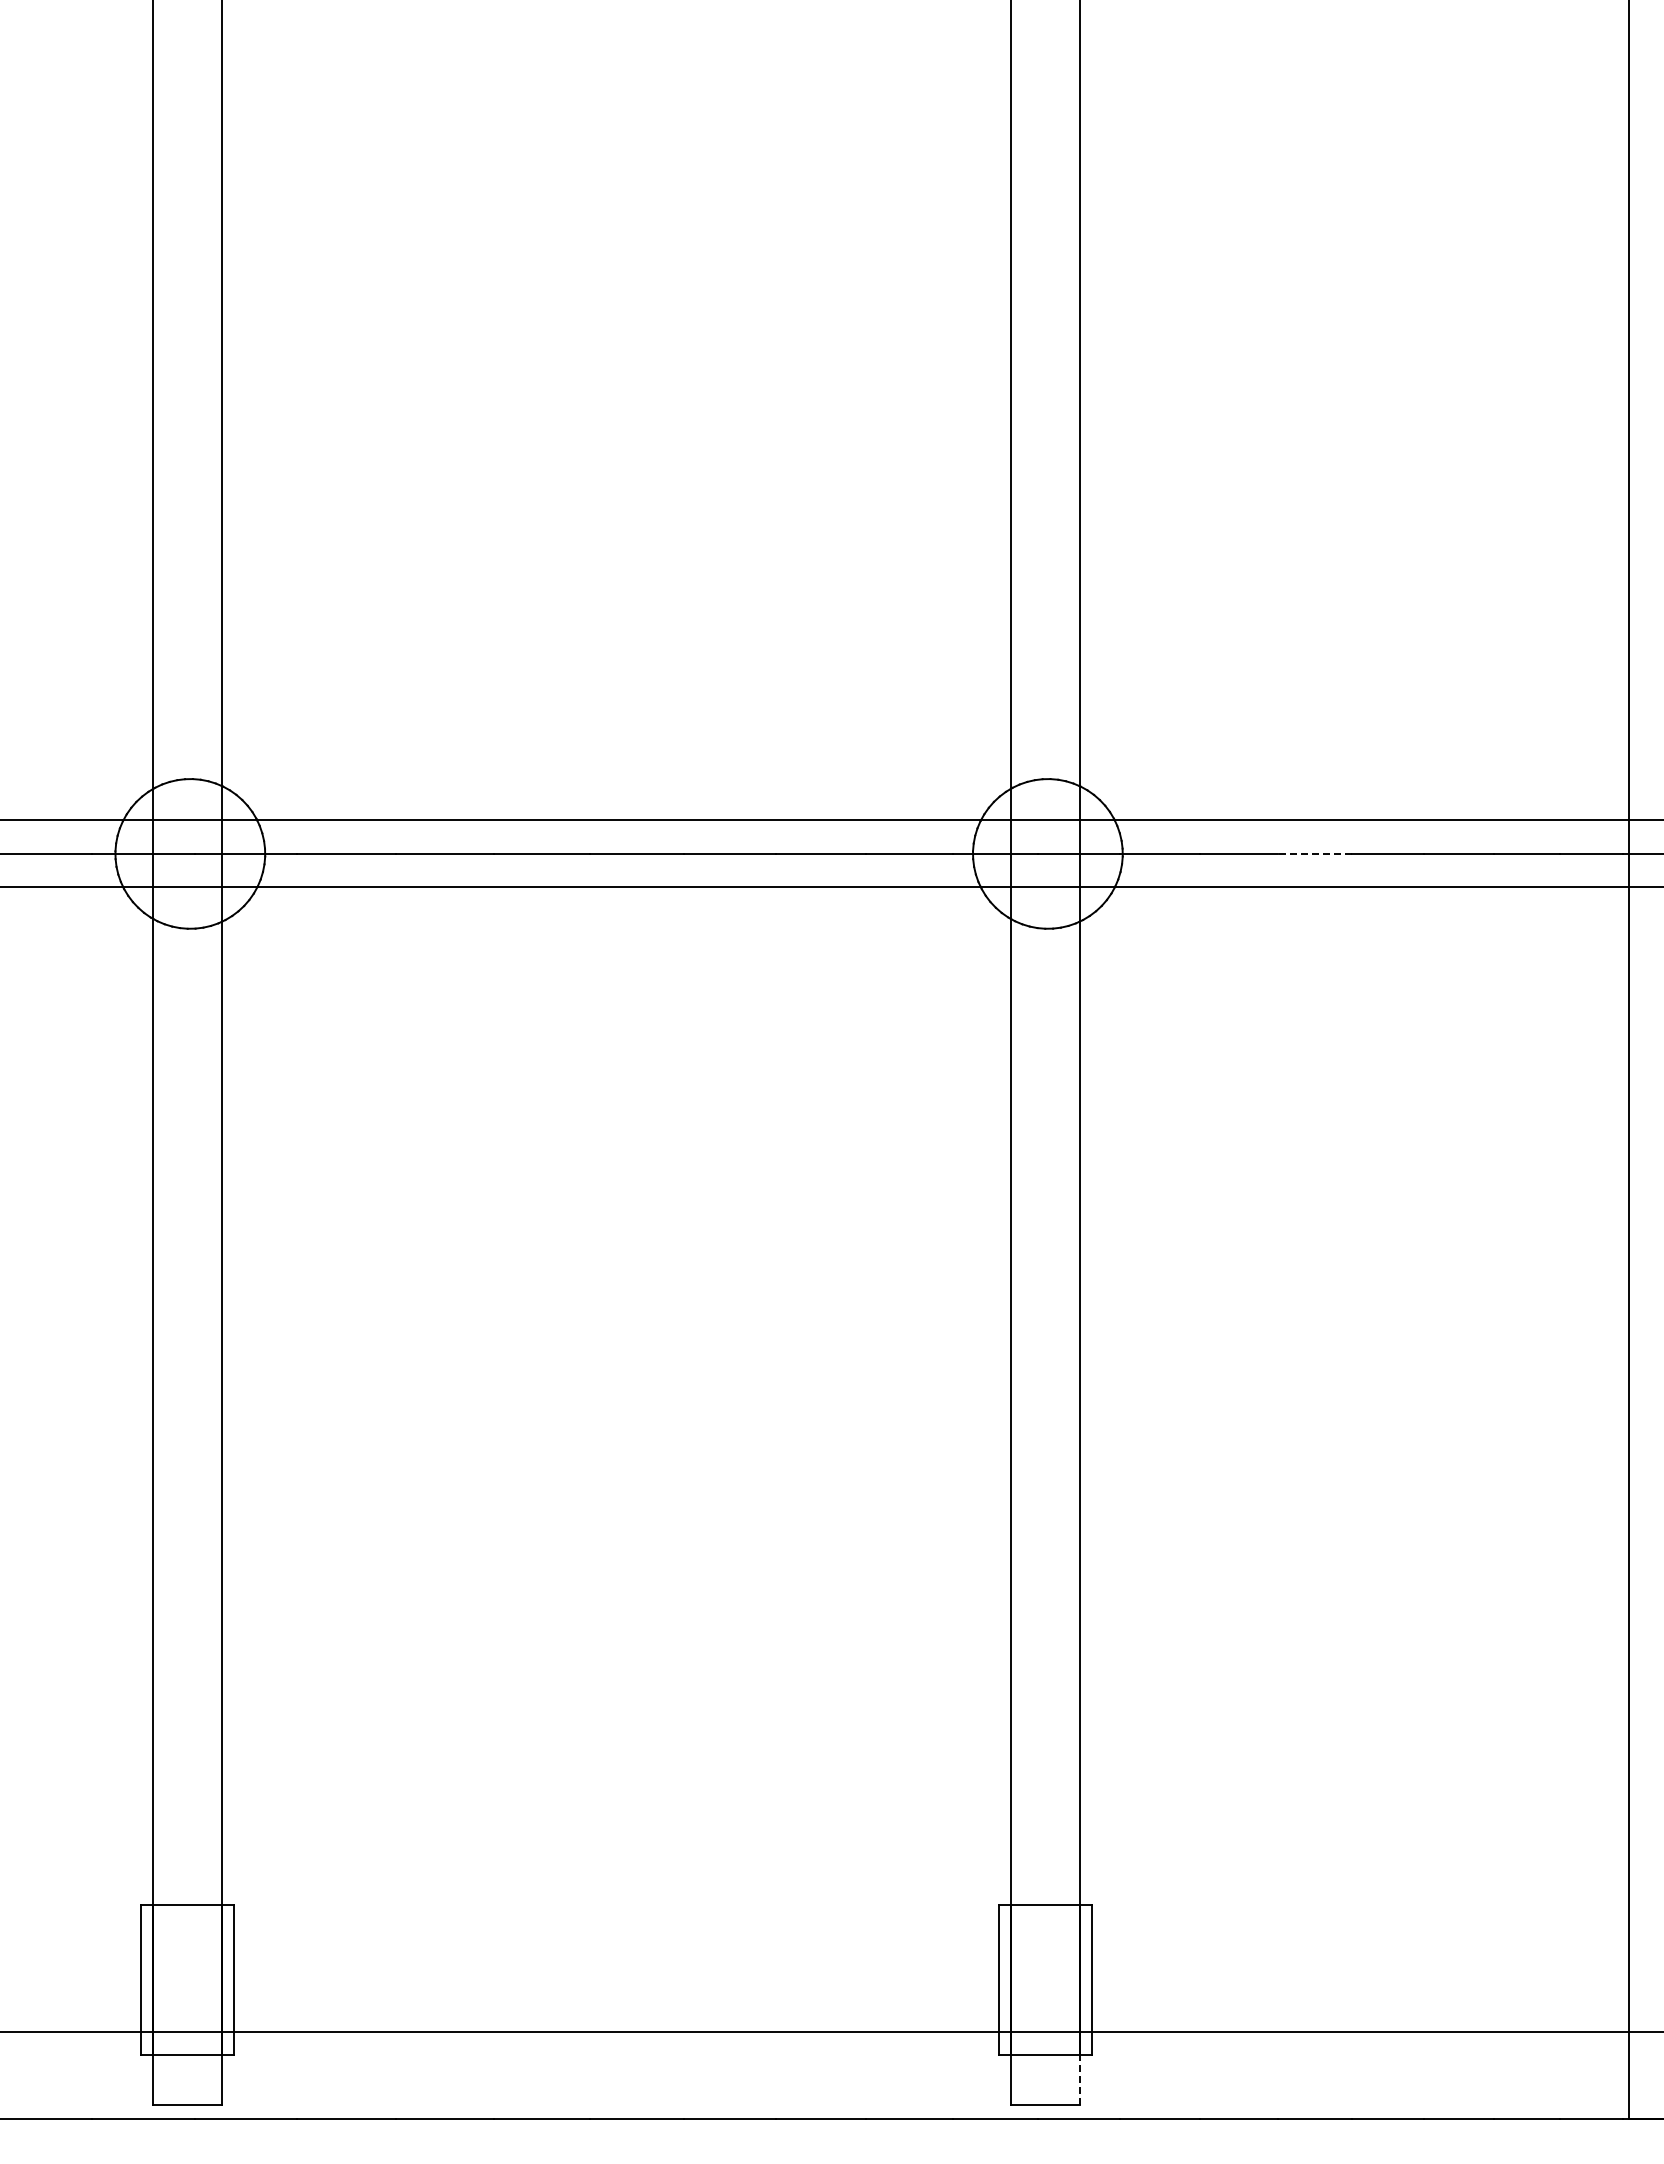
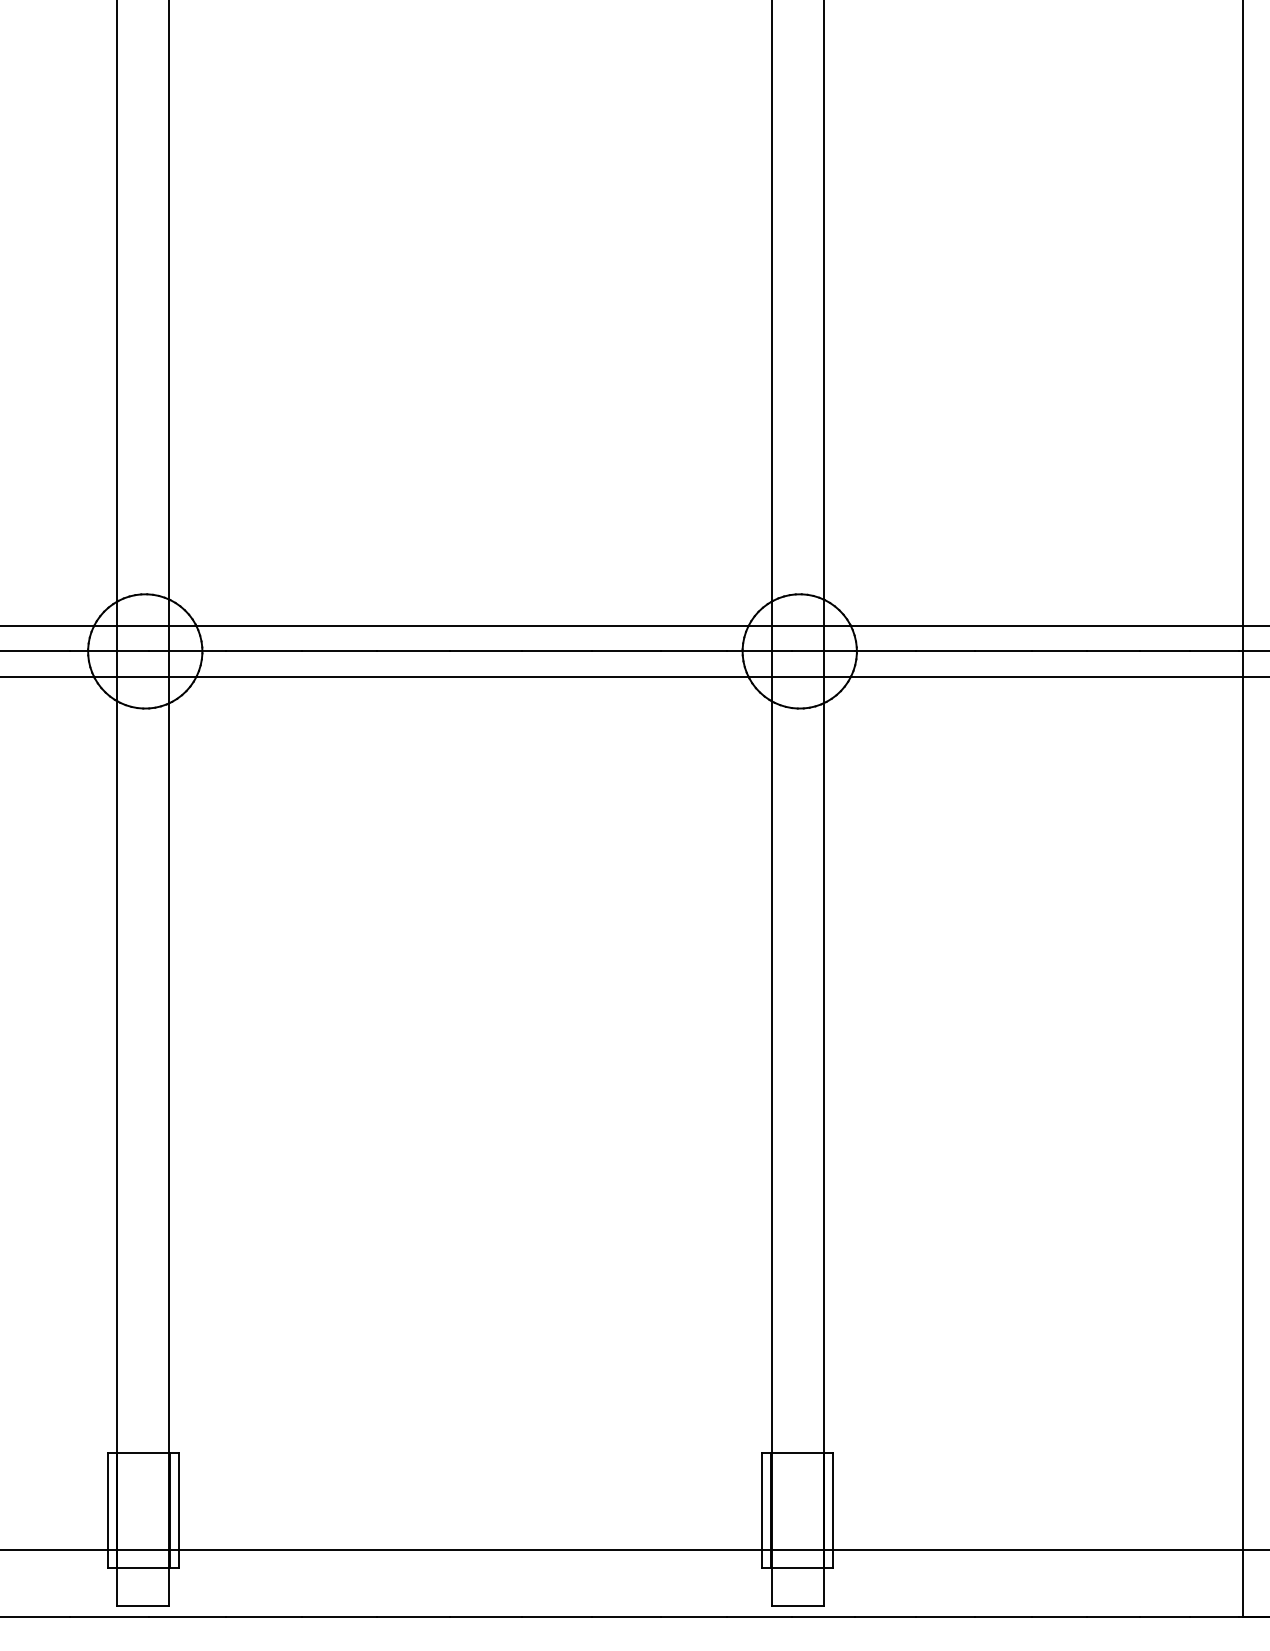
line: (1314, 853) -> (1003, 651), dashed -> solid
line: (1079, 2079) -> (823, 1586), dashed -> solid

